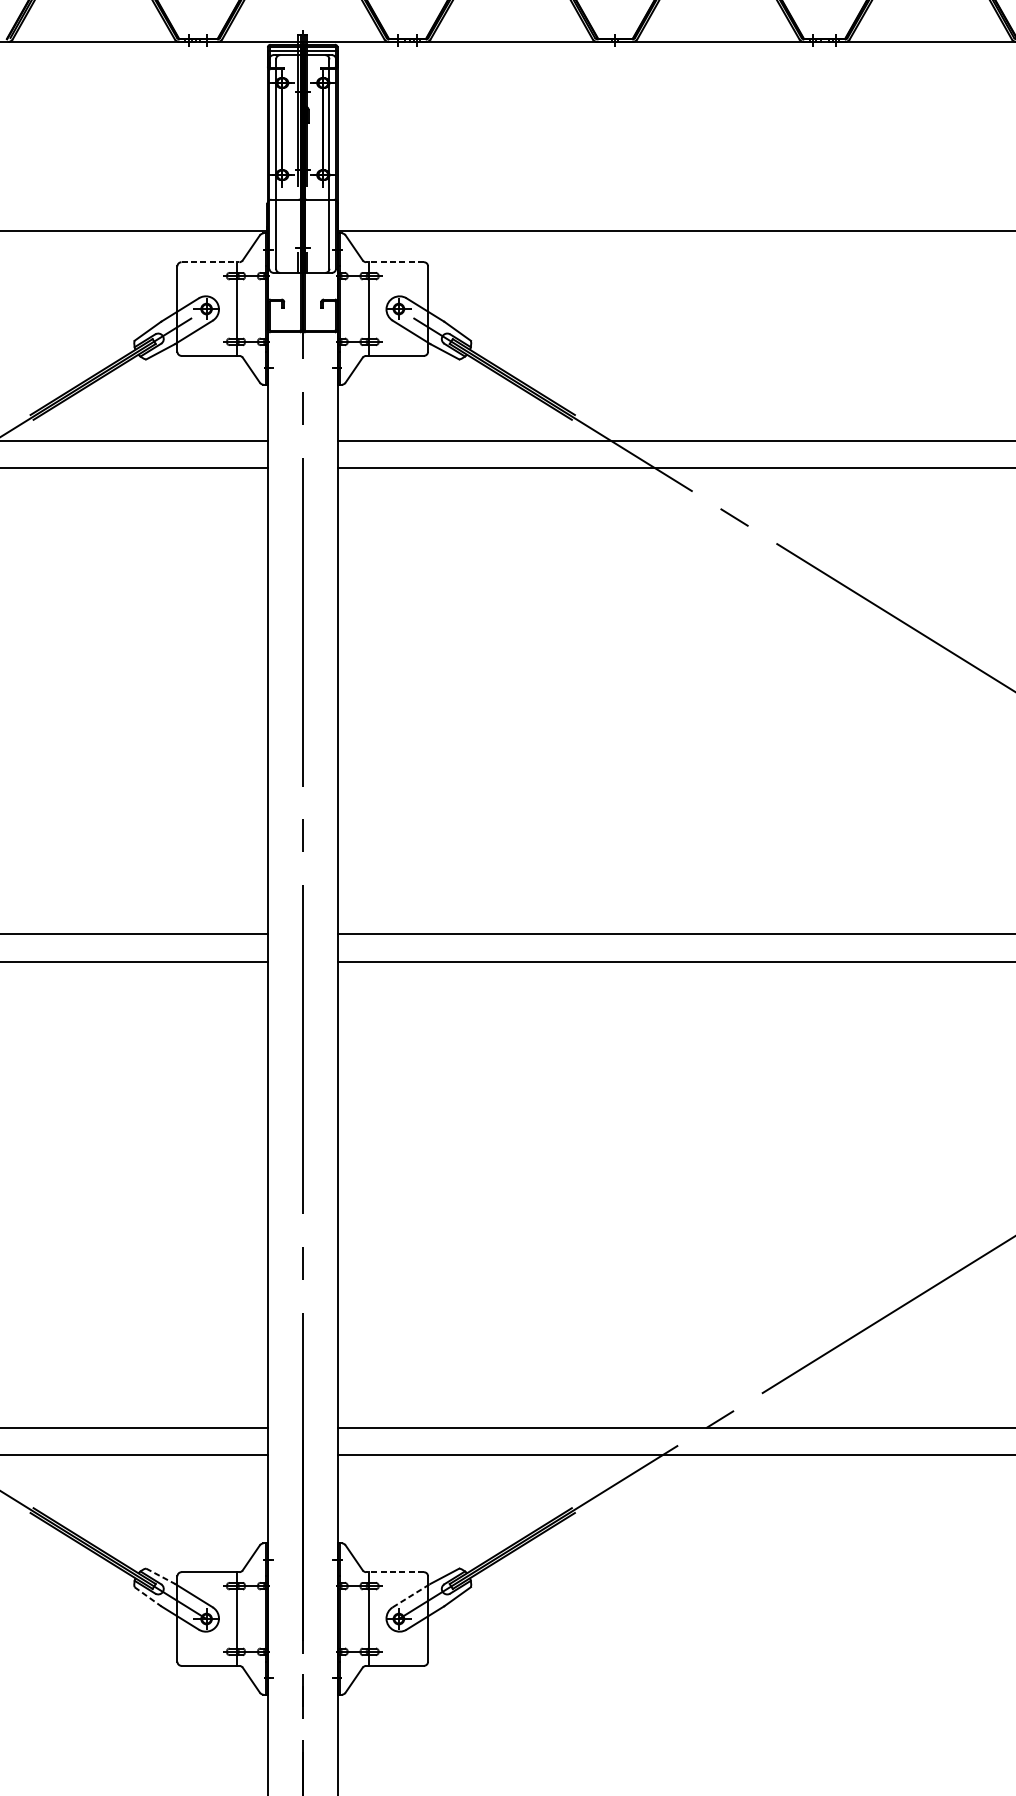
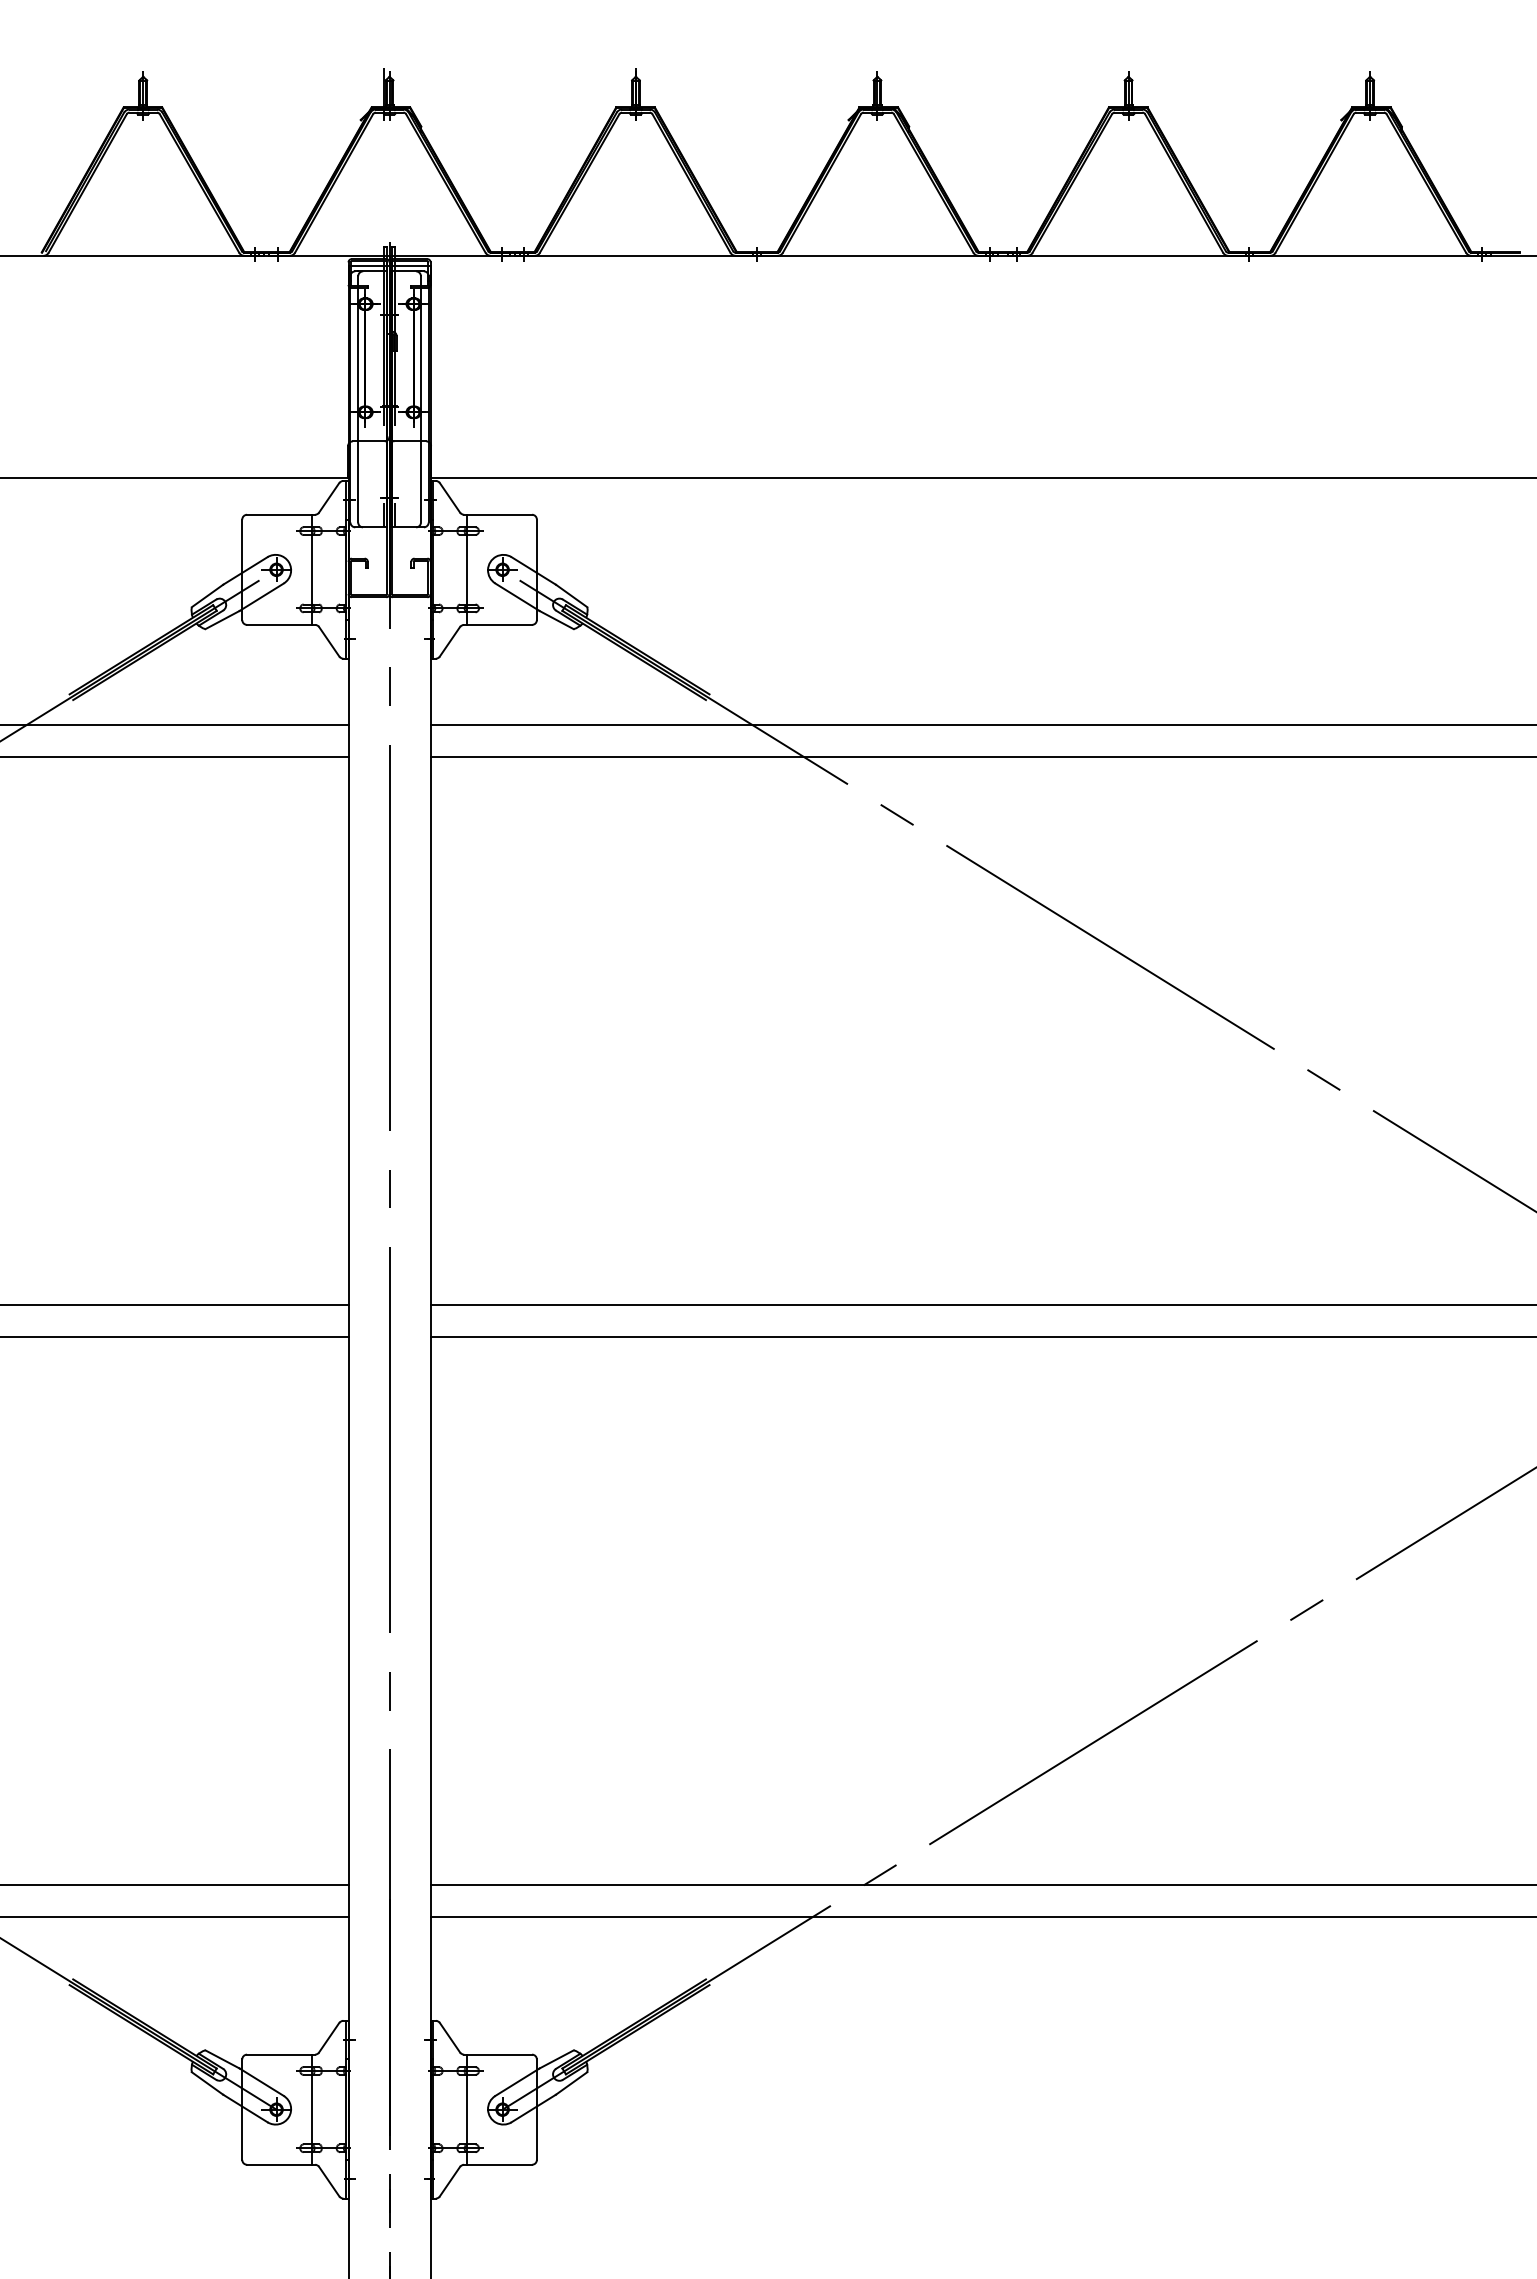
line: (210, 261) -> (281, 514), dashed -> solid
line: (395, 261) -> (498, 514), dashed -> solid
line: (395, 1572) -> (498, 2054), dashed -> solid
line: (160, 1576) -> (222, 2059), dashed -> solid
line: (411, 1595) -> (517, 2081), dashed -> solid
line: (147, 1596) -> (207, 2083), dashed -> solid

